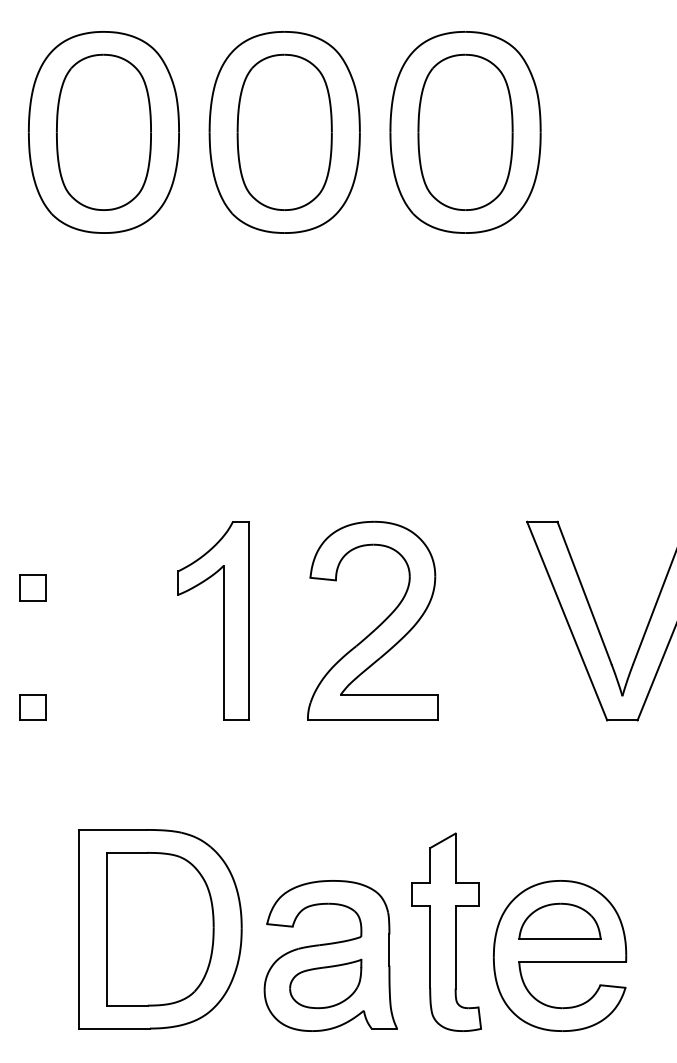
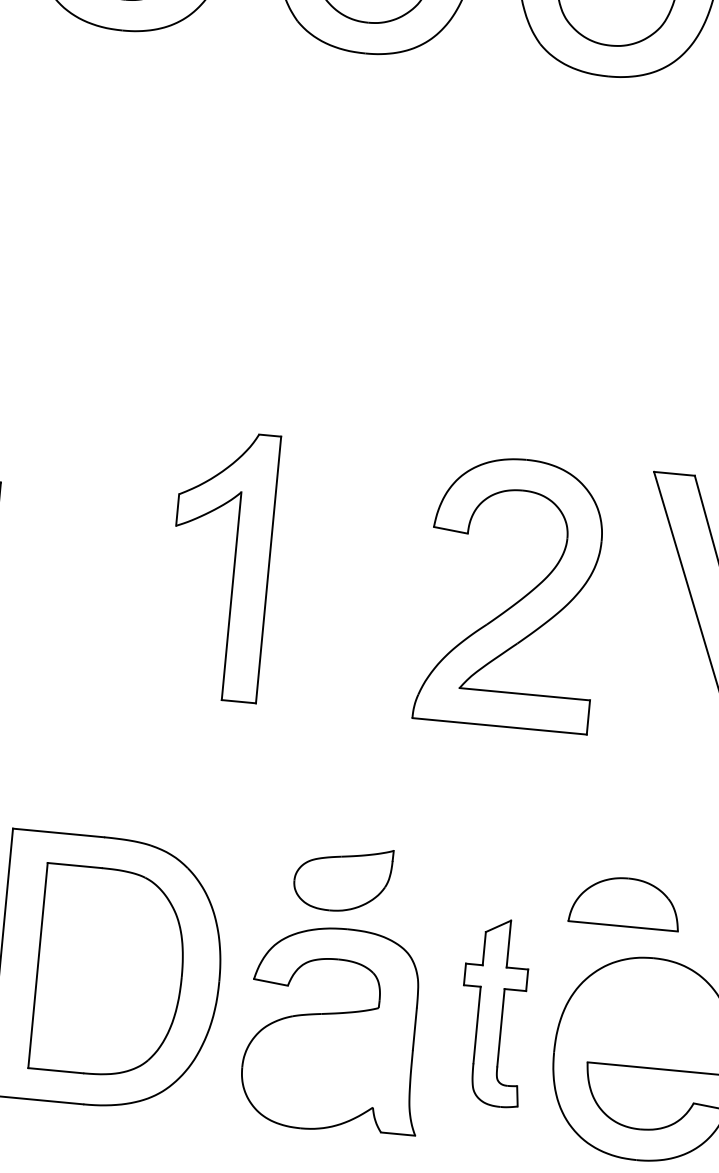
part: (378, 625) -> (519, 599), moved
part: (559, 920) -> (624, 900), moved
part: (446, 931) -> (493, 1011), size x0.7
part: (325, 983) -> (342, 878), moved

